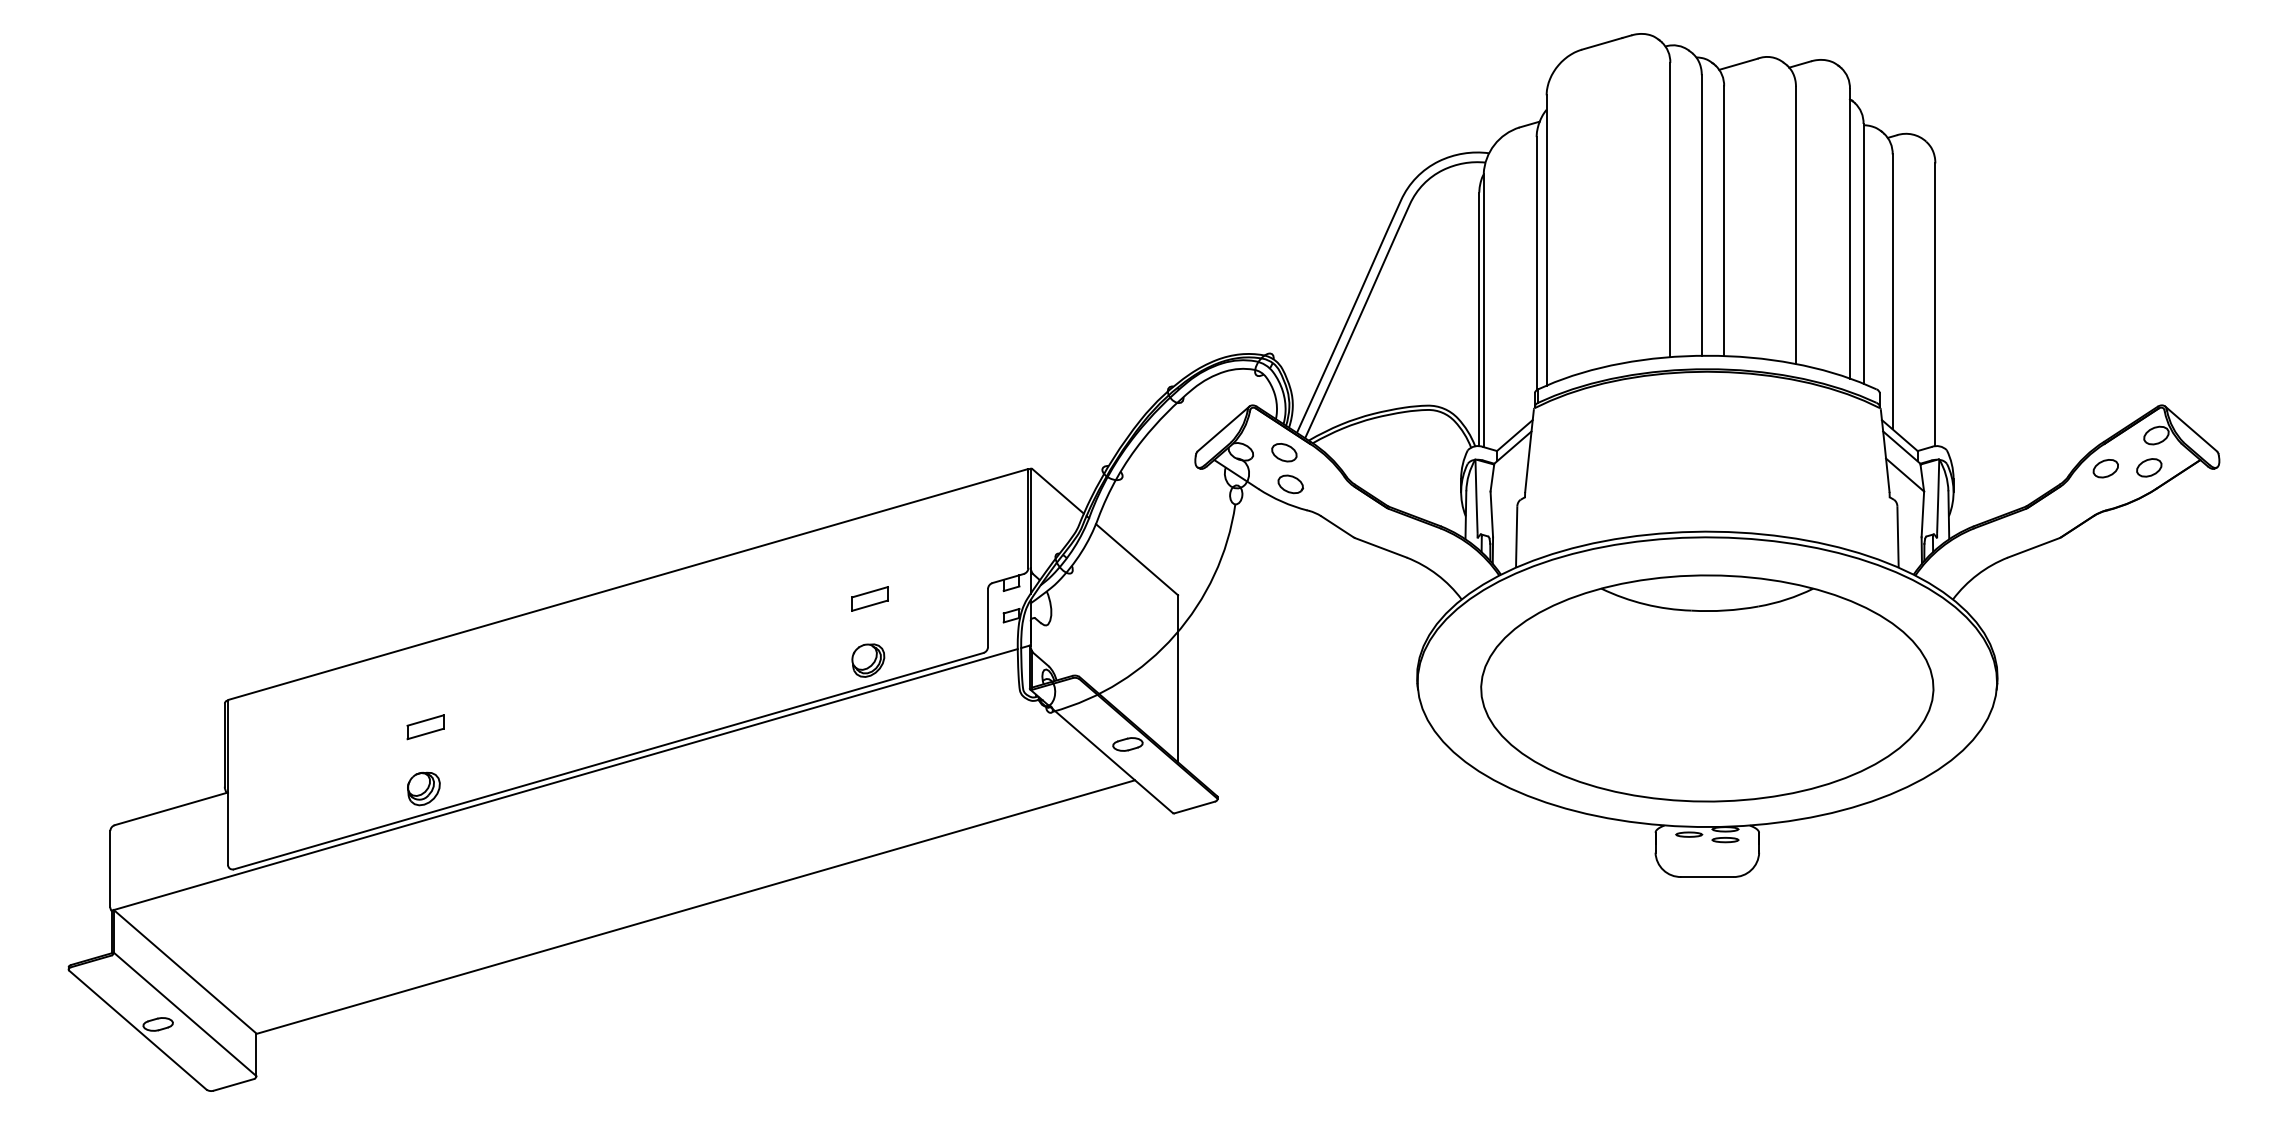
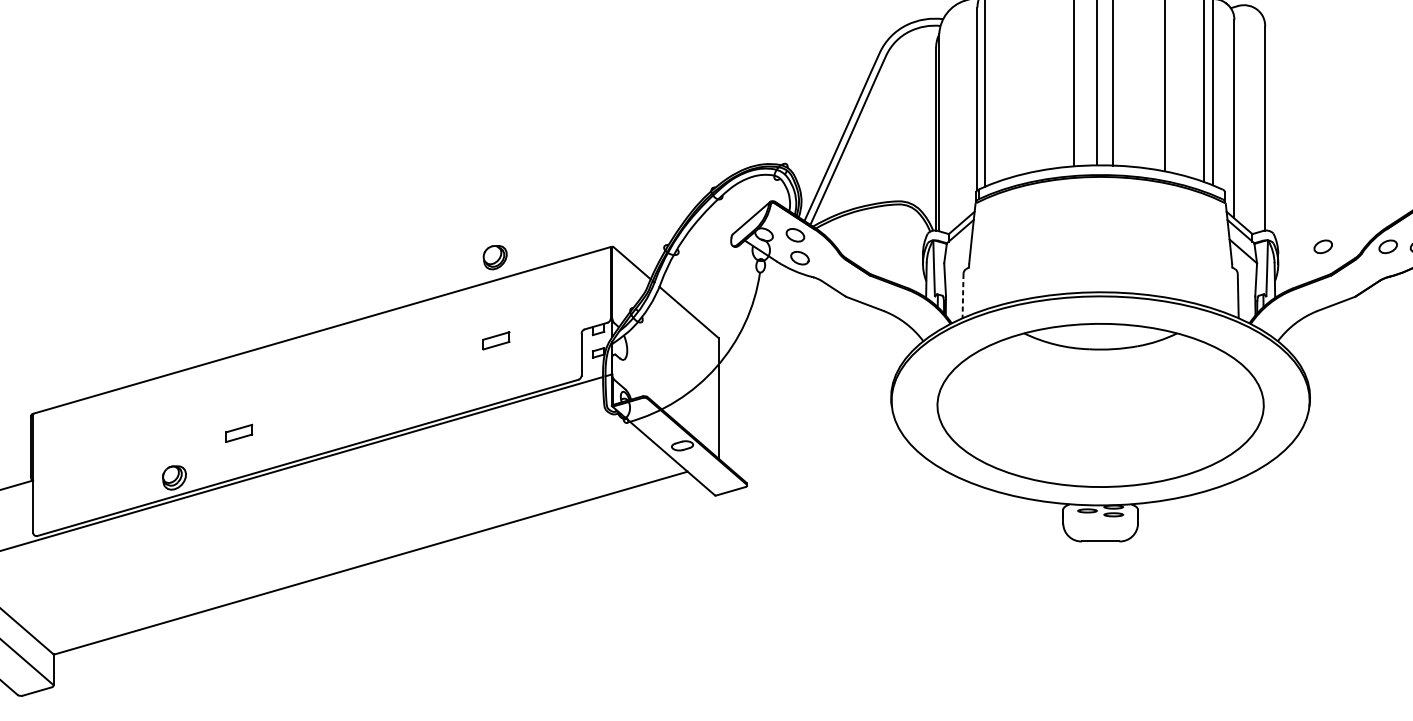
part: (2015, 468) -> (1323, 246), added
line: (1516, 538) -> (962, 297), solid -> dashed
part: (868, 660) -> (495, 257), moved
part: (425, 727) -> (239, 433), moved

